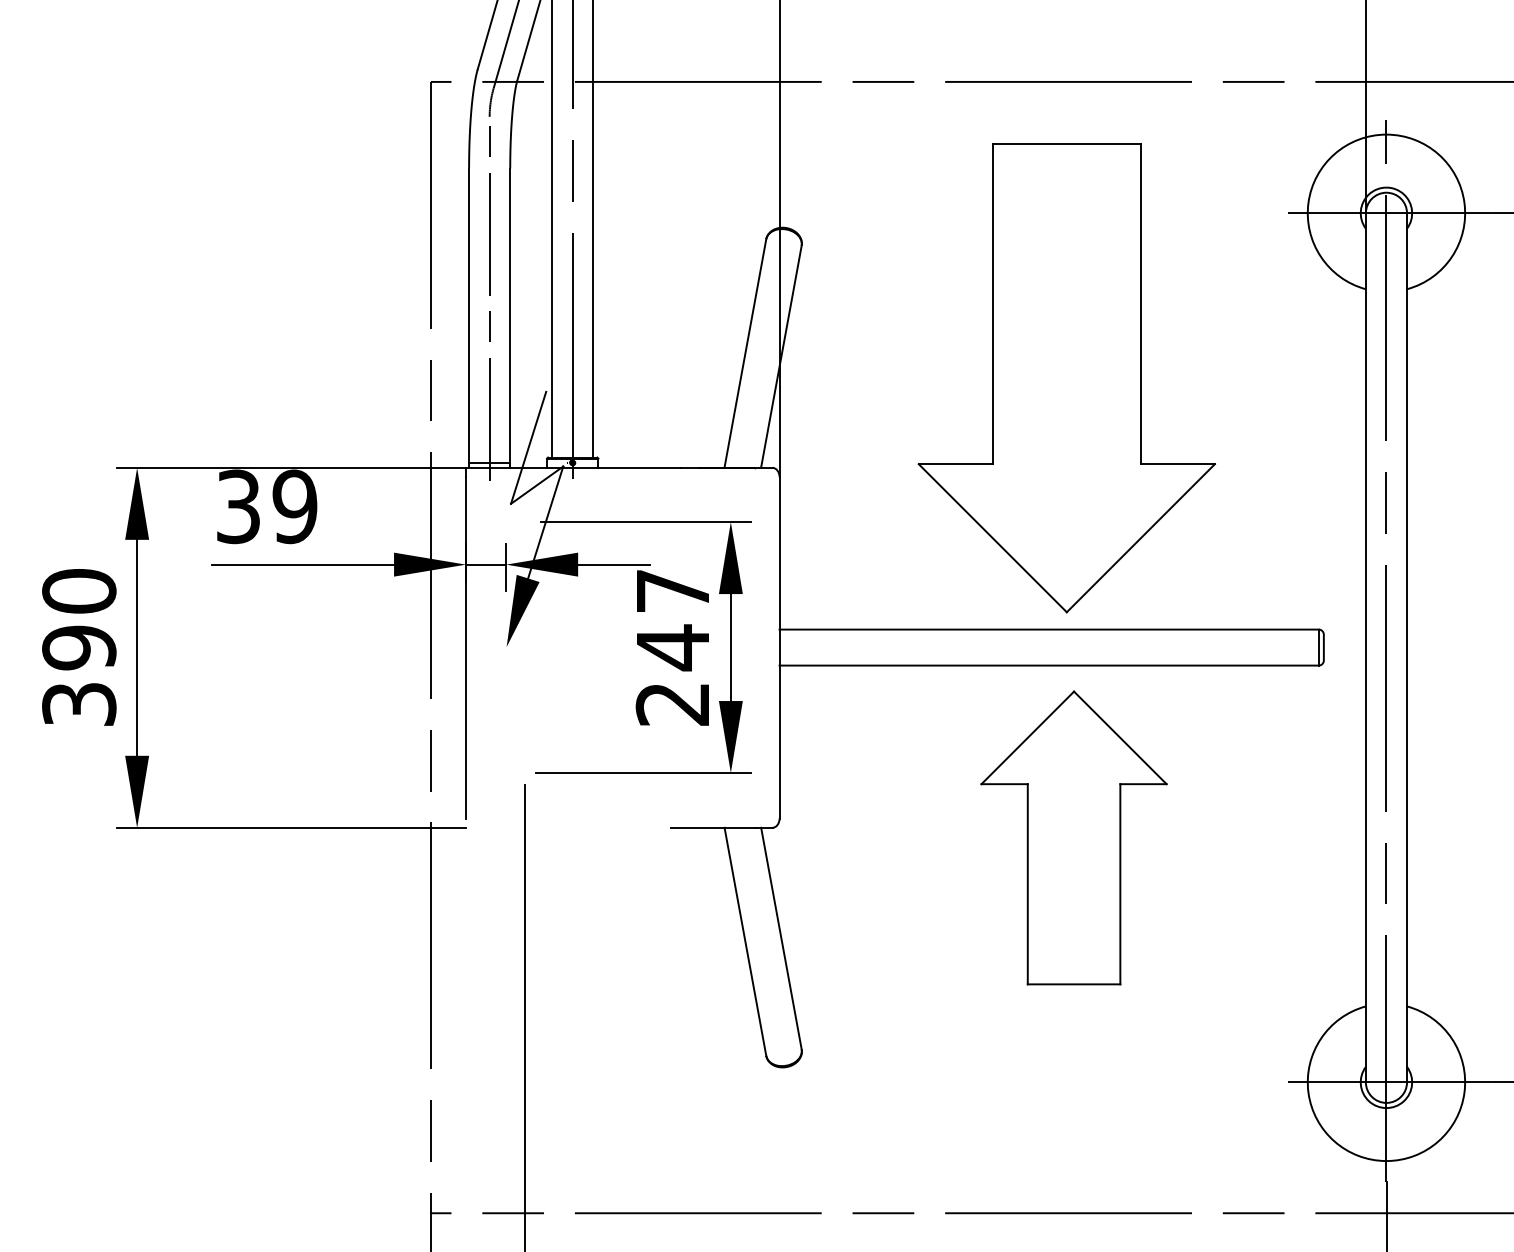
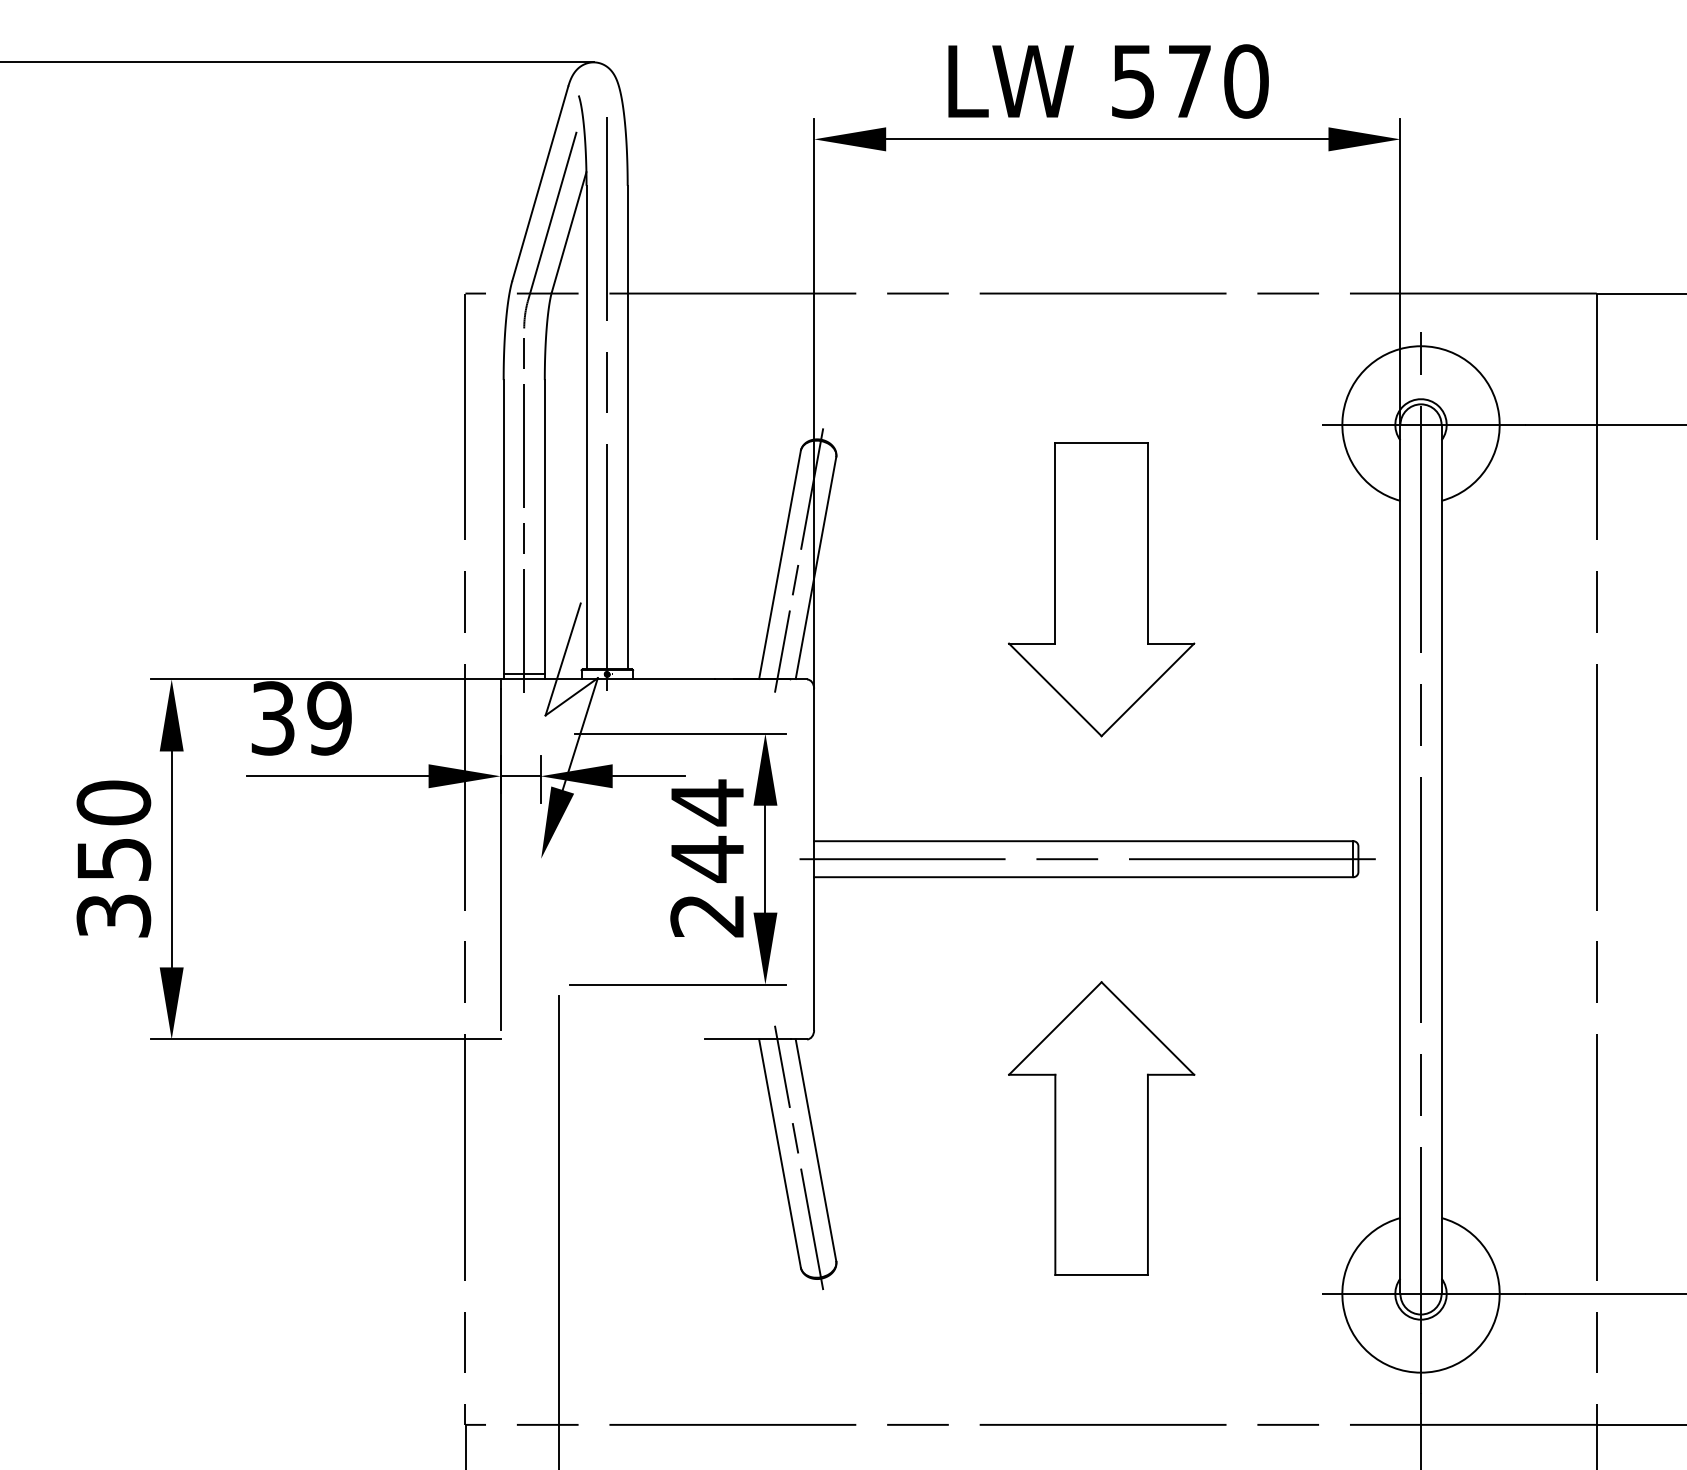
line: (763, 348) -> (798, 560), added
part: (1066, 377) -> (1101, 589), size x0.62
text: (672, 590) -> (707, 802), 247 -> 244
text: (78, 647) -> (113, 859), 390 -> 350
line: (1052, 647) -> (1087, 859), added
part: (1073, 837) -> (1101, 1128), moved
line: (763, 945) -> (798, 1157), added

